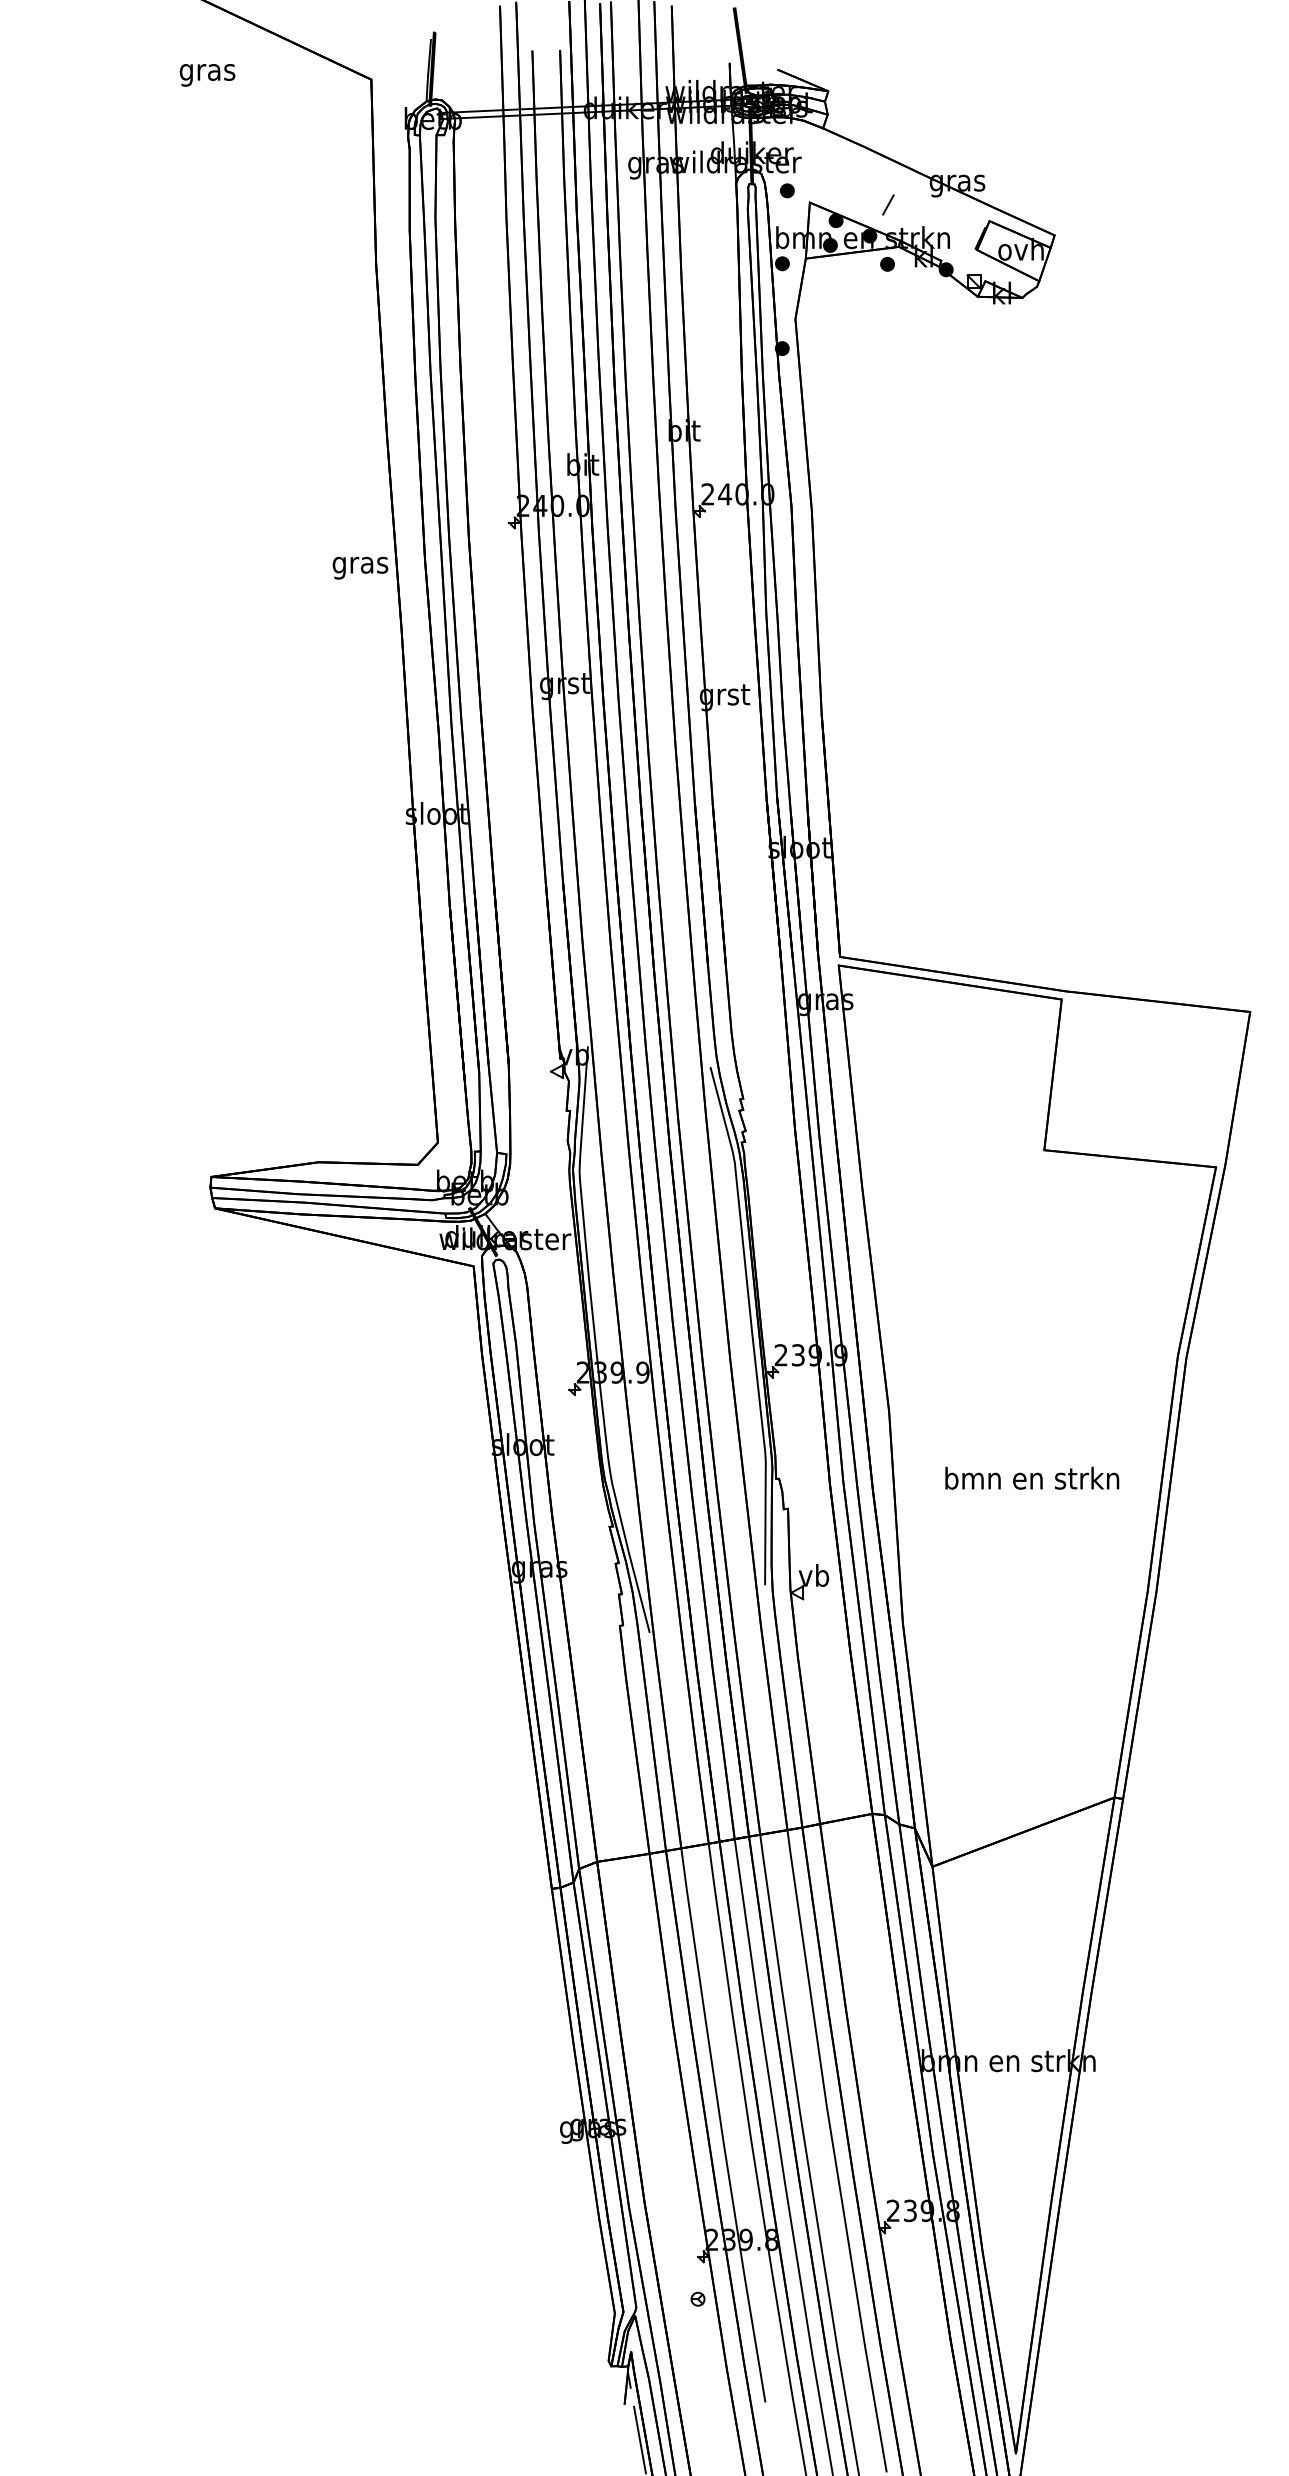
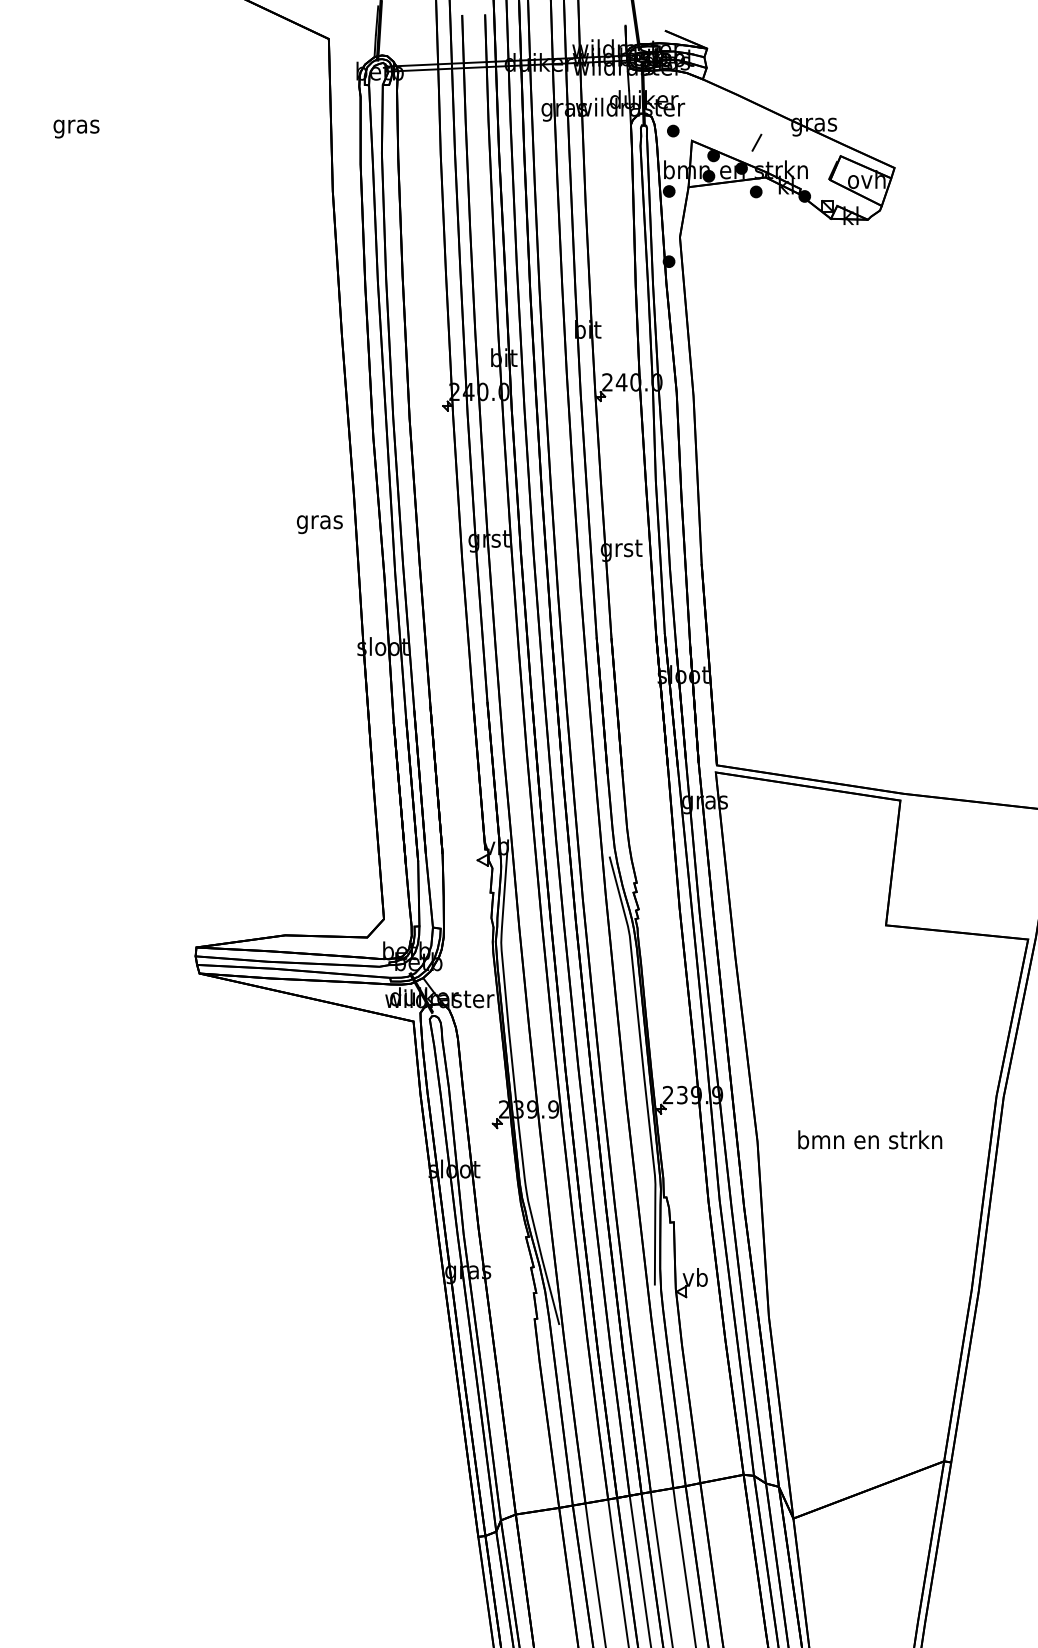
text: (207, 75) -> (76, 129), moved
text: (360, 567) -> (319, 524), moved
text: (1032, 1477) -> (870, 1139), moved

